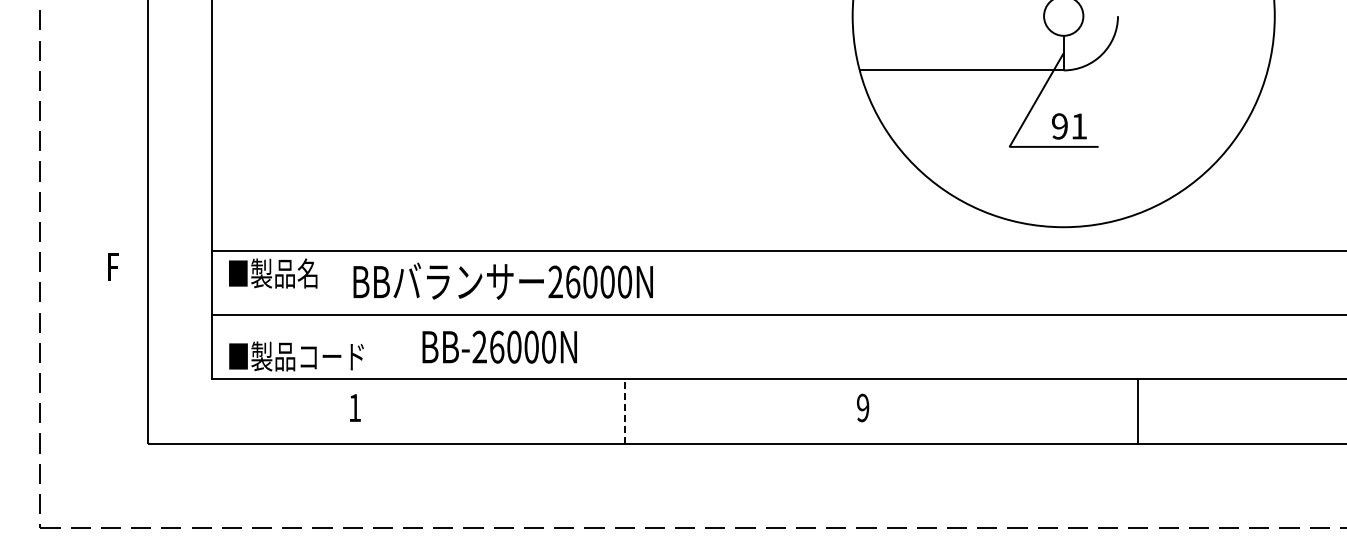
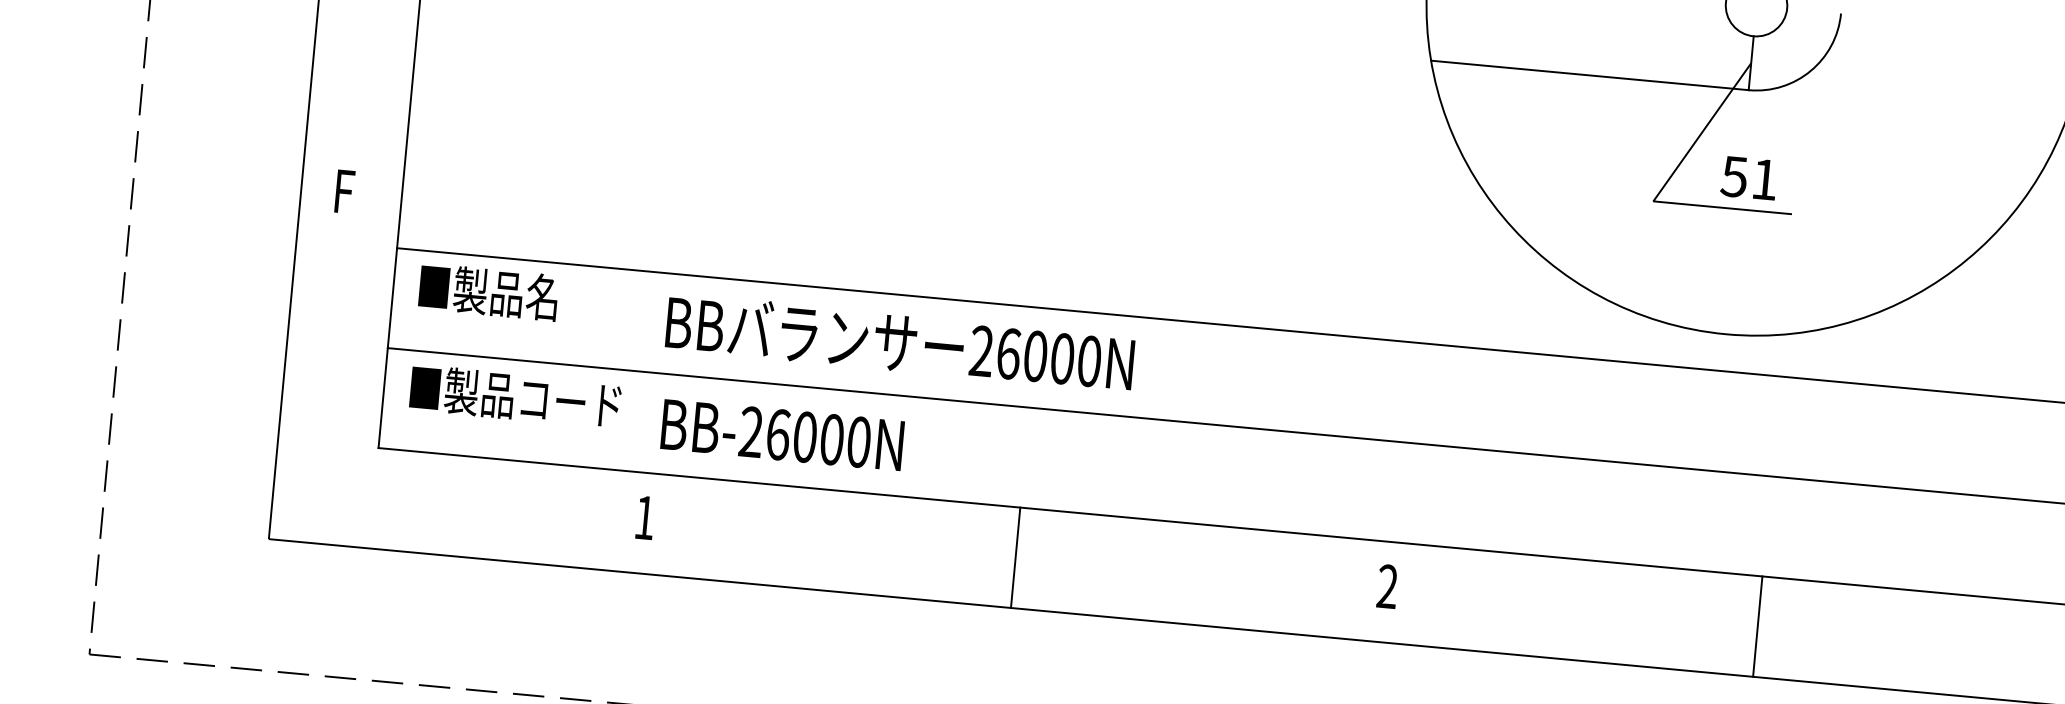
text: (1059, 126) -> (1734, 176), 91 -> 51
text: (113, 266) -> (344, 190), moved
text: (502, 280) -> (899, 341), moved
text: (499, 346) -> (782, 433), moved
text: (296, 356) -> (515, 396), moved
text: (355, 407) -> (645, 517), moved
text: (863, 408) -> (1388, 587), 9 -> 2
line: (624, 411) -> (1015, 557), dashed -> solid
line: (1138, 411) -> (1758, 626), moved

